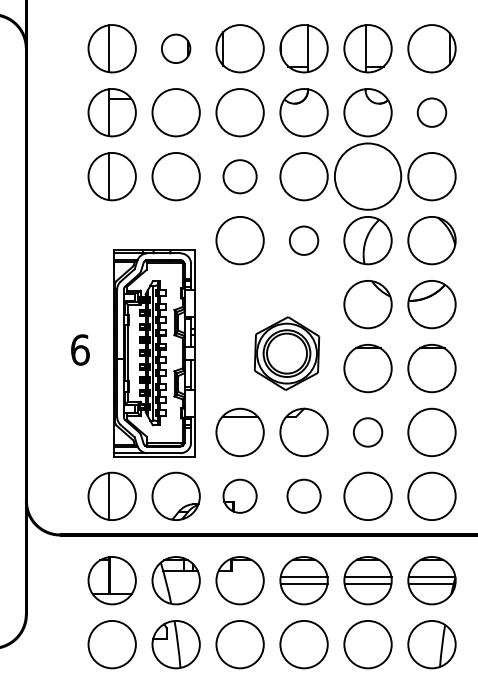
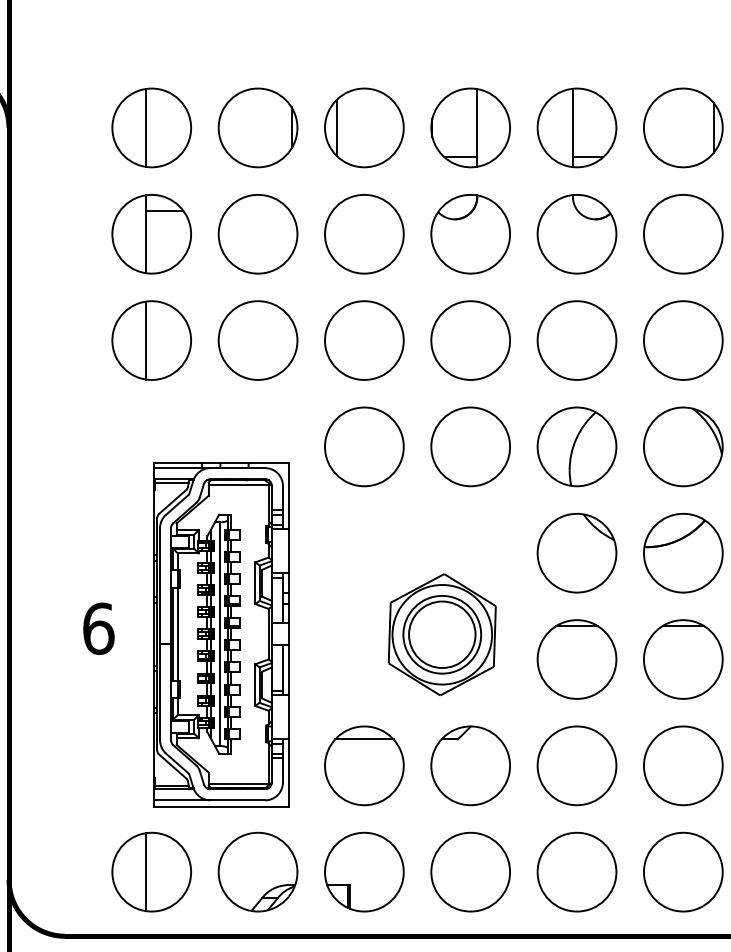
part: (175, 48) -> (256, 127), size x1.67
circle: (431, 112) -> (682, 233), size x1.67
circle: (239, 176) -> (363, 340), size x1.43
circle: (367, 176) -> (576, 340), size x0.71
circle: (303, 240) -> (469, 446), size x1.67
circle: (367, 432) -> (576, 765), size x1.67
part: (239, 495) -> (363, 870), size x1.43
circle: (303, 495) -> (469, 870), size x1.43

